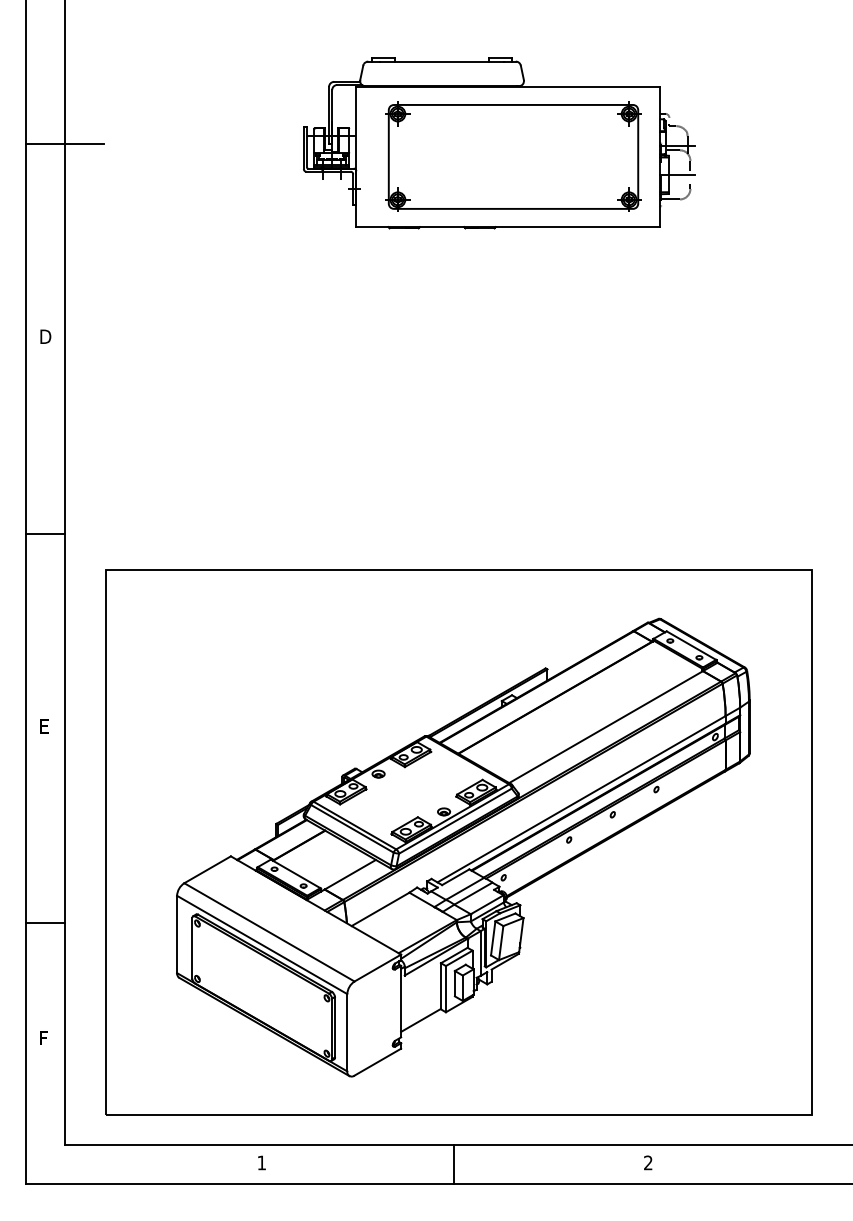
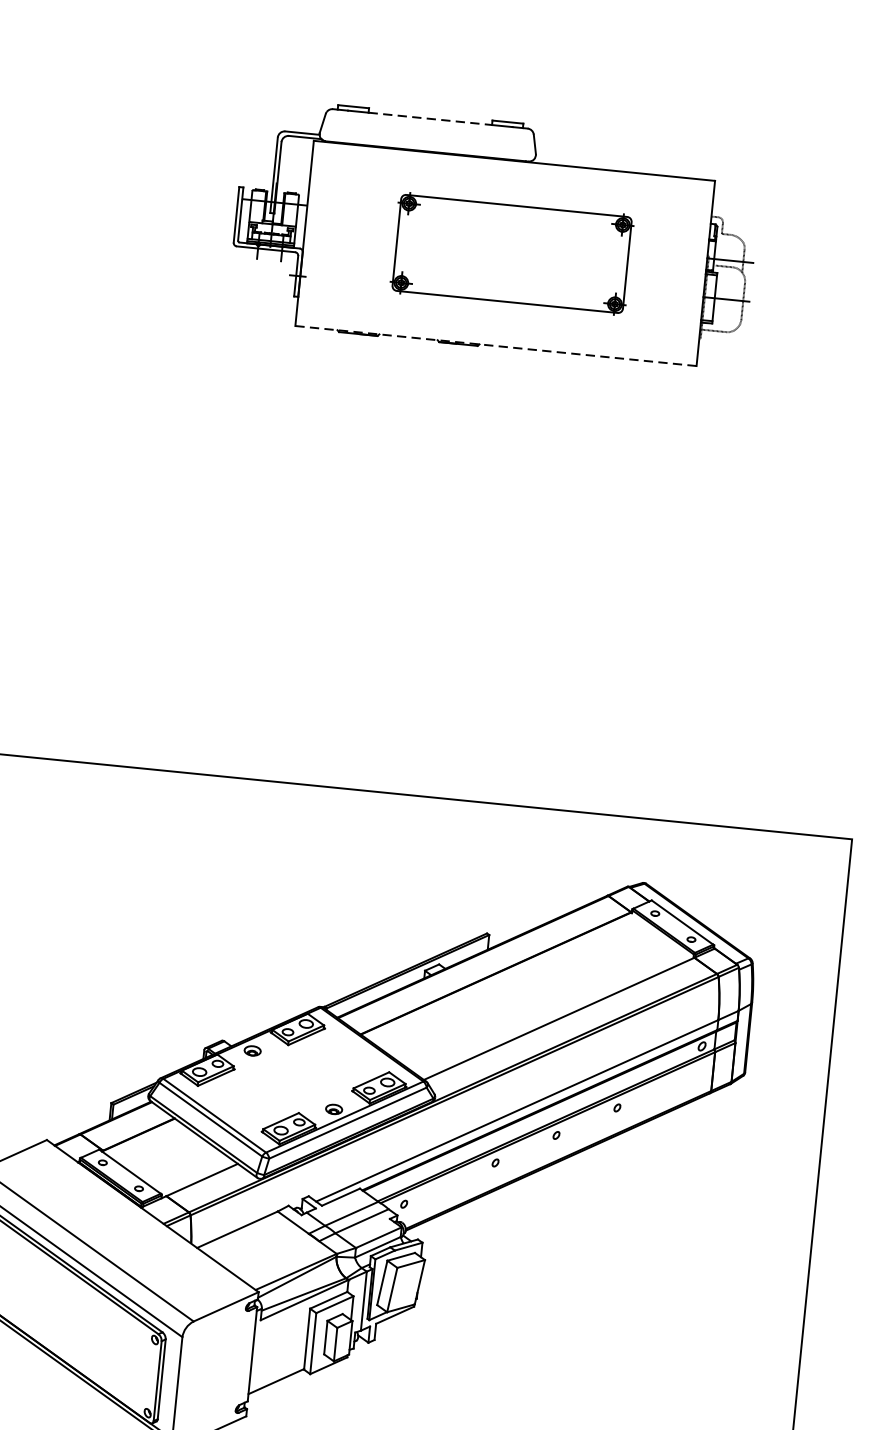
line: (442, 61) -> (430, 118), solid -> dashed
part: (513, 156) -> (512, 253), size x0.7
line: (508, 227) -> (496, 346), solid -> dashed

